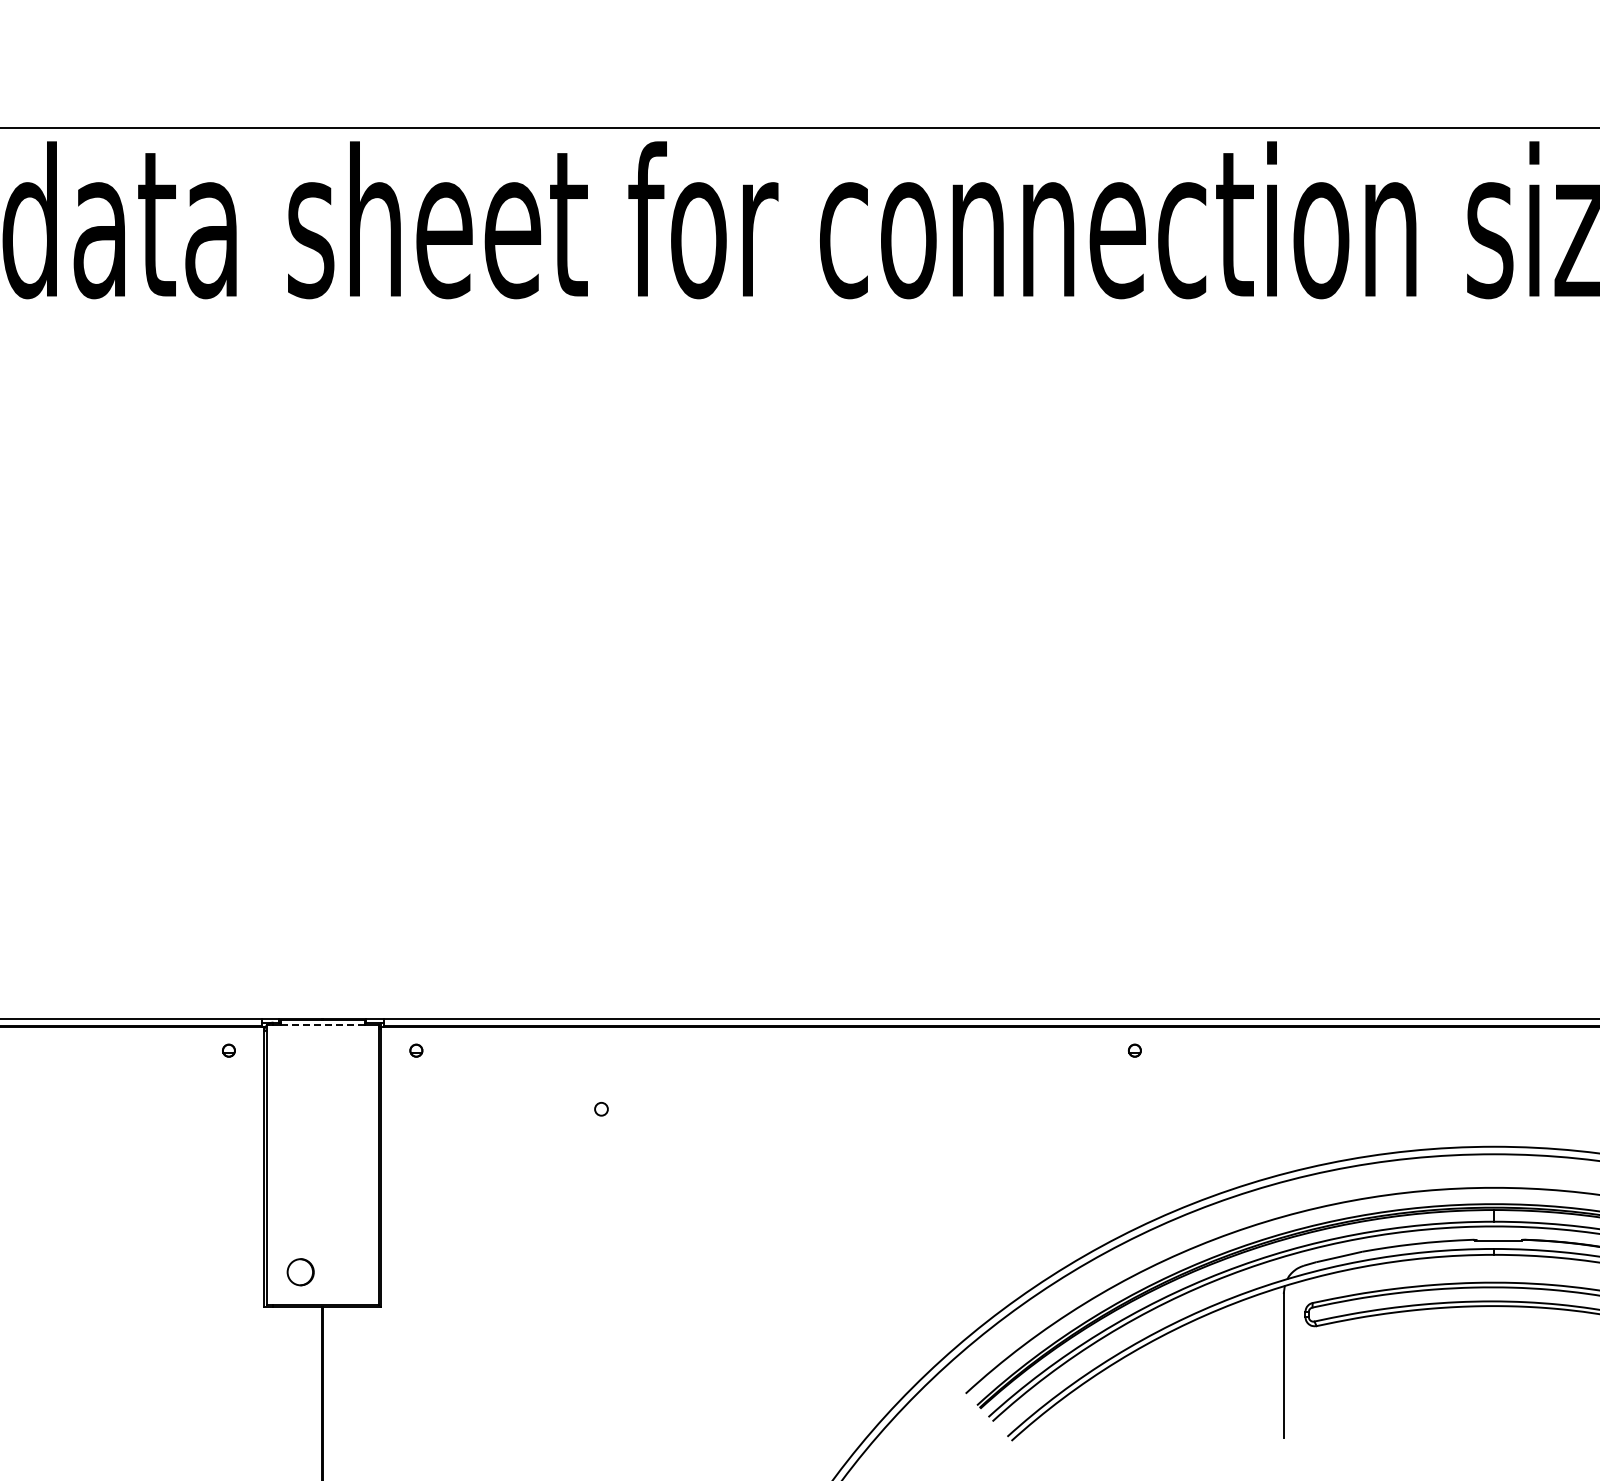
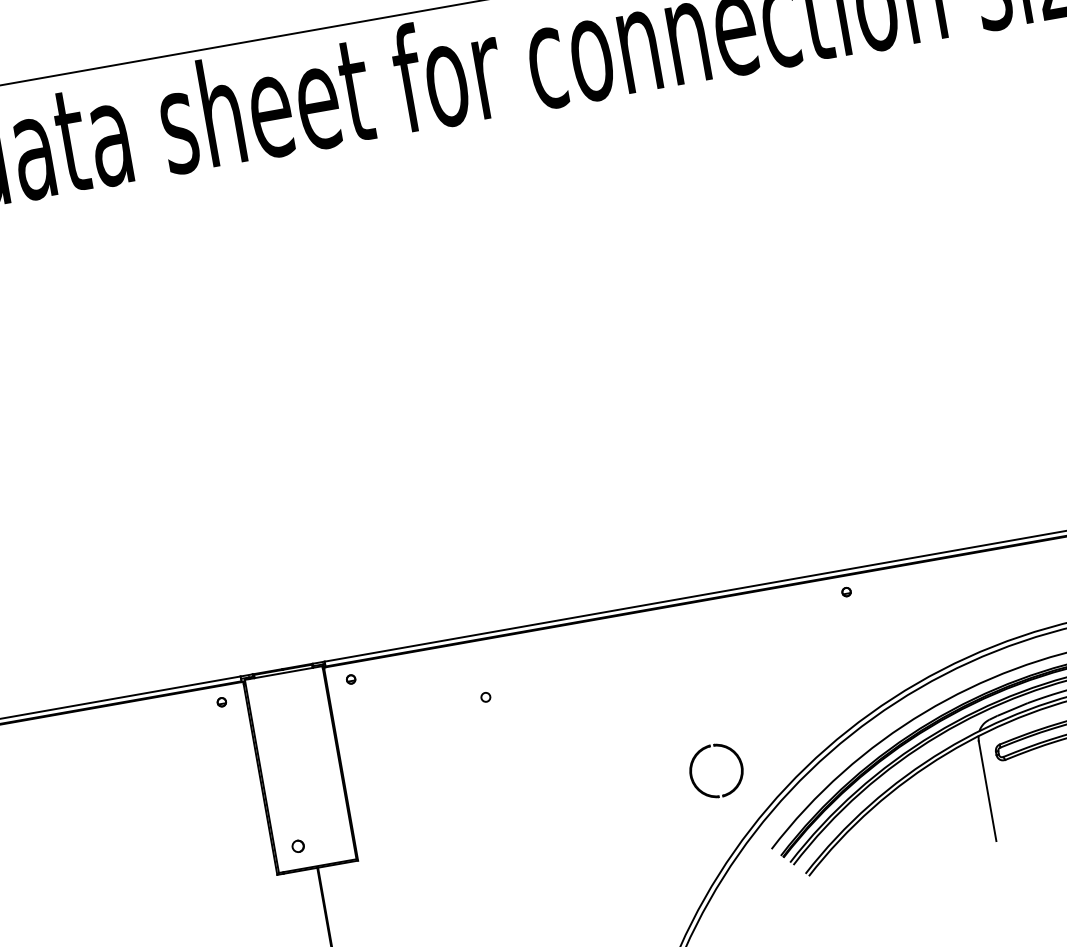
line: (322, 1024) -> (283, 672), dashed -> solid
part: (887, 1241) -> (699, 753), added
circle: (300, 1272) -> (298, 846), size x0.62

